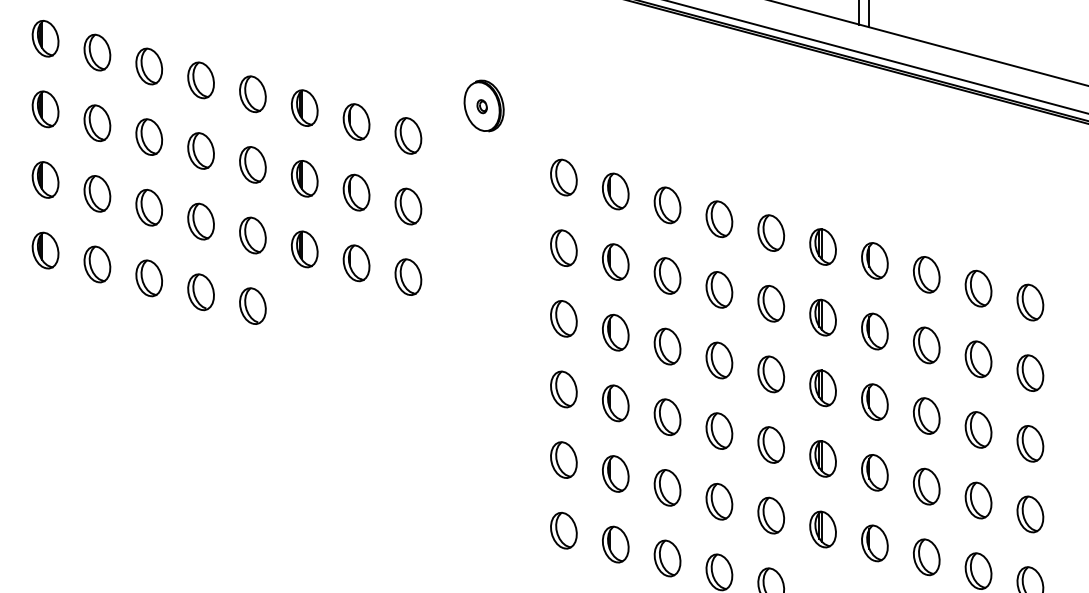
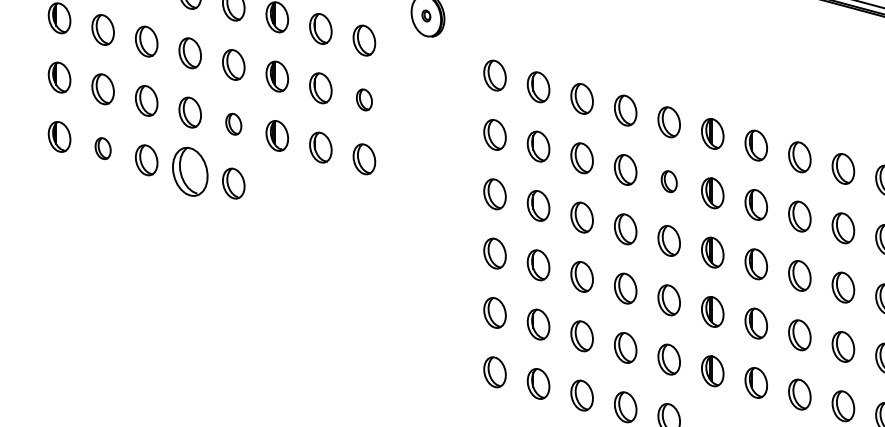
part: (408, 206) -> (364, 99), size x0.7
part: (252, 235) -> (233, 124), size x0.7
part: (97, 264) -> (103, 148), size x0.7
part: (200, 292) -> (189, 172), size x1.6
part: (771, 303) -> (669, 181), size x0.7

